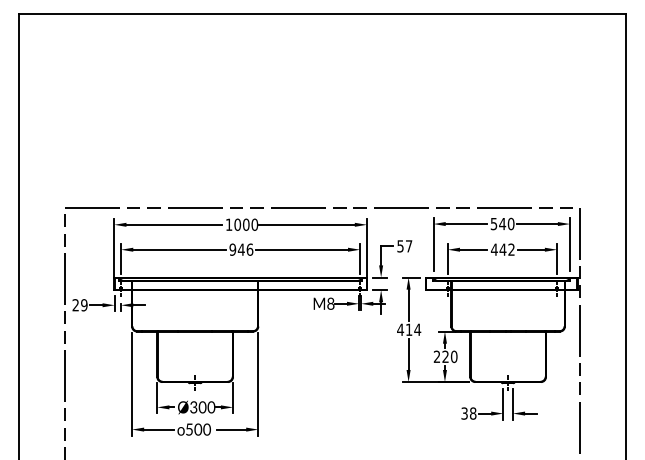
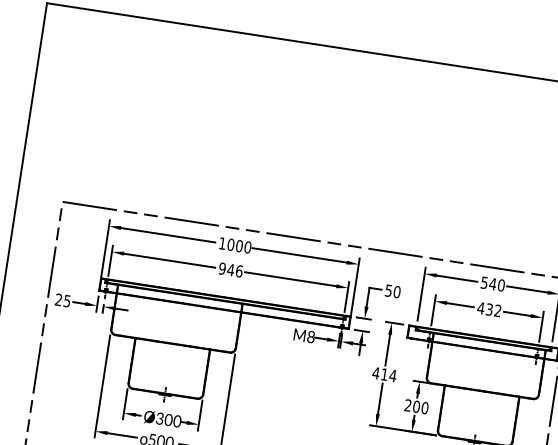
text: (408, 246) -> (396, 292), 57 -> 50
text: (502, 249) -> (489, 309), 442 -> 432
text: (84, 305) -> (67, 301), 29 -> 25
text: (445, 356) -> (416, 406), 220 -> 200

